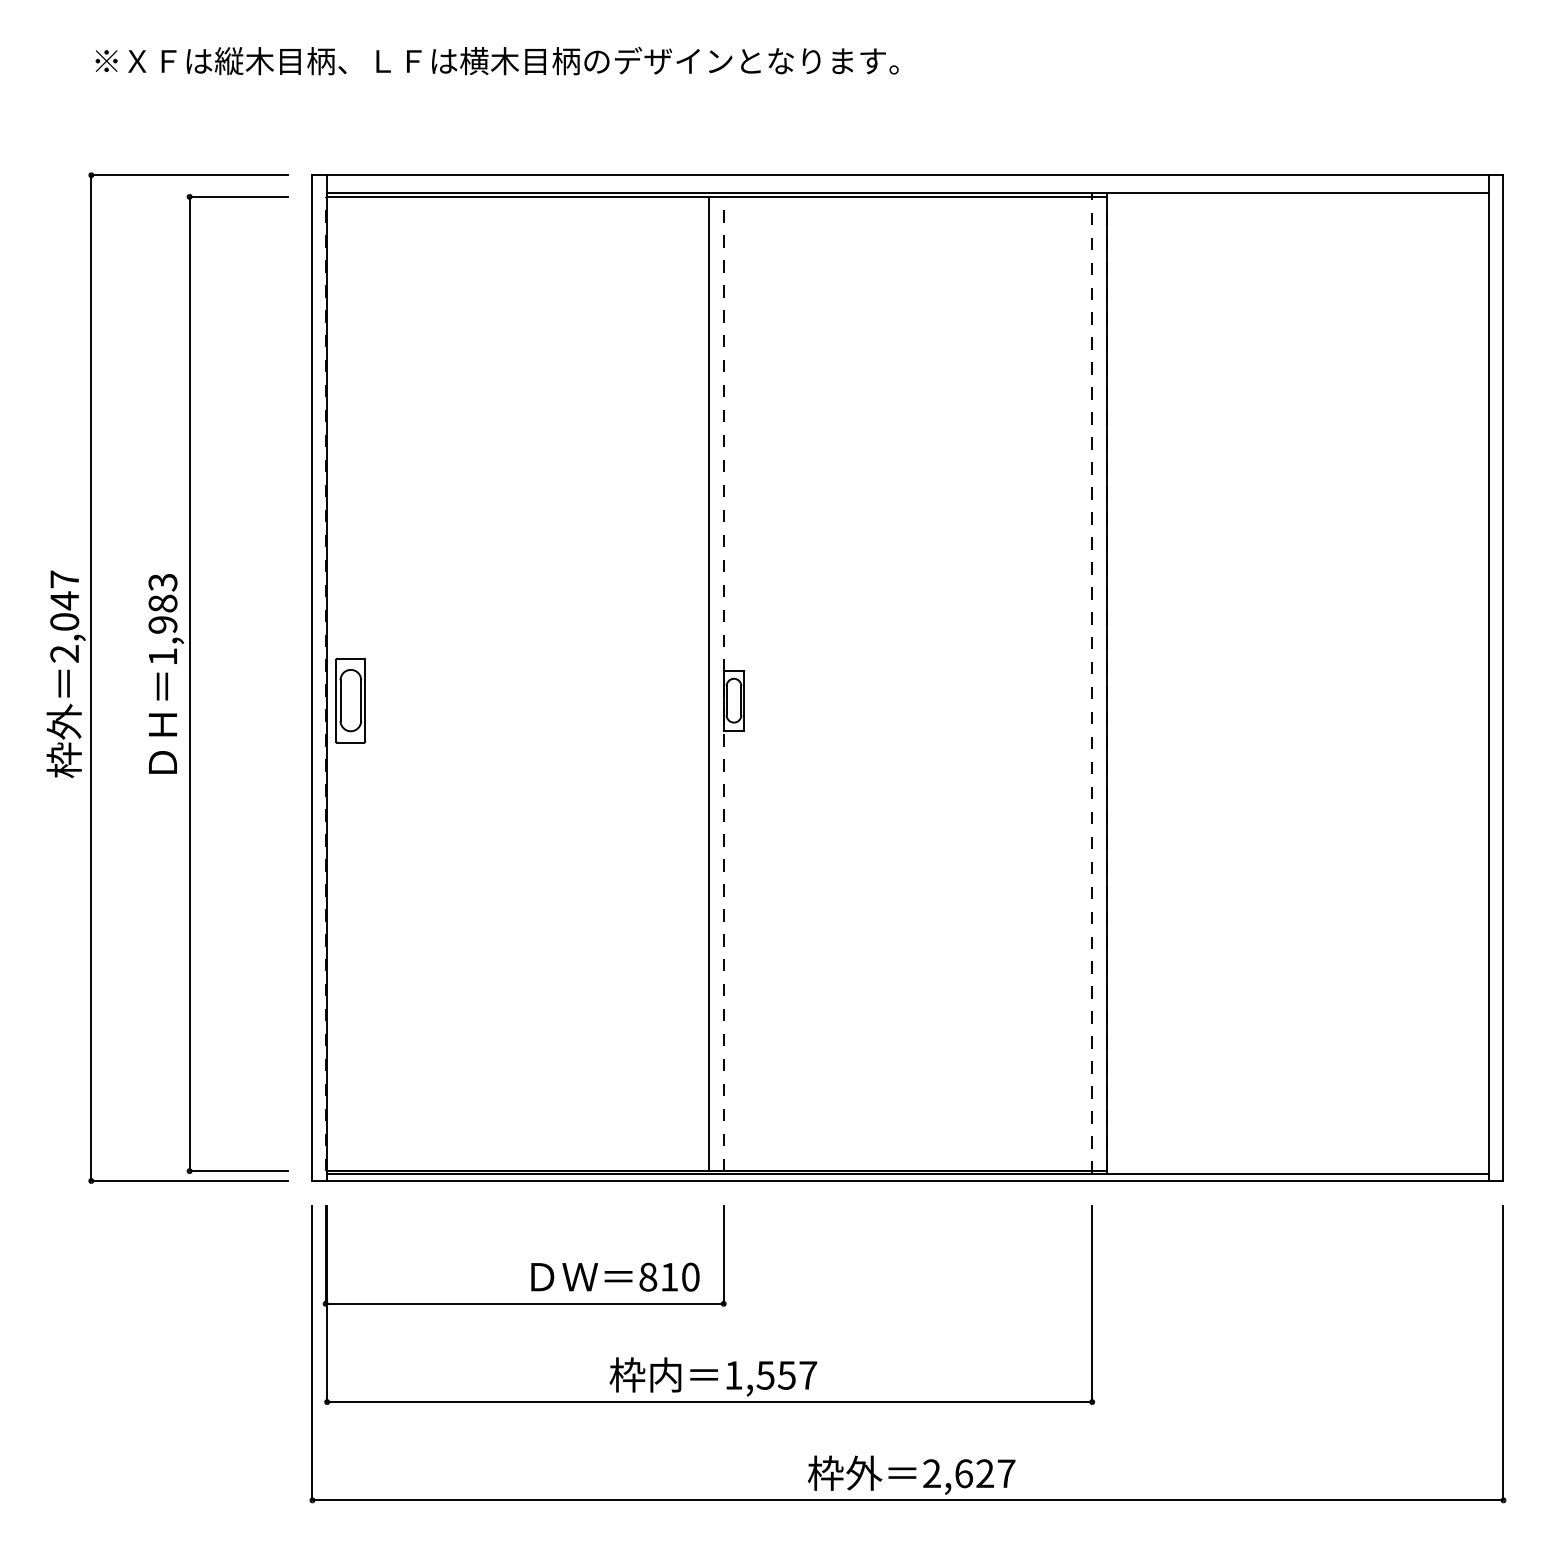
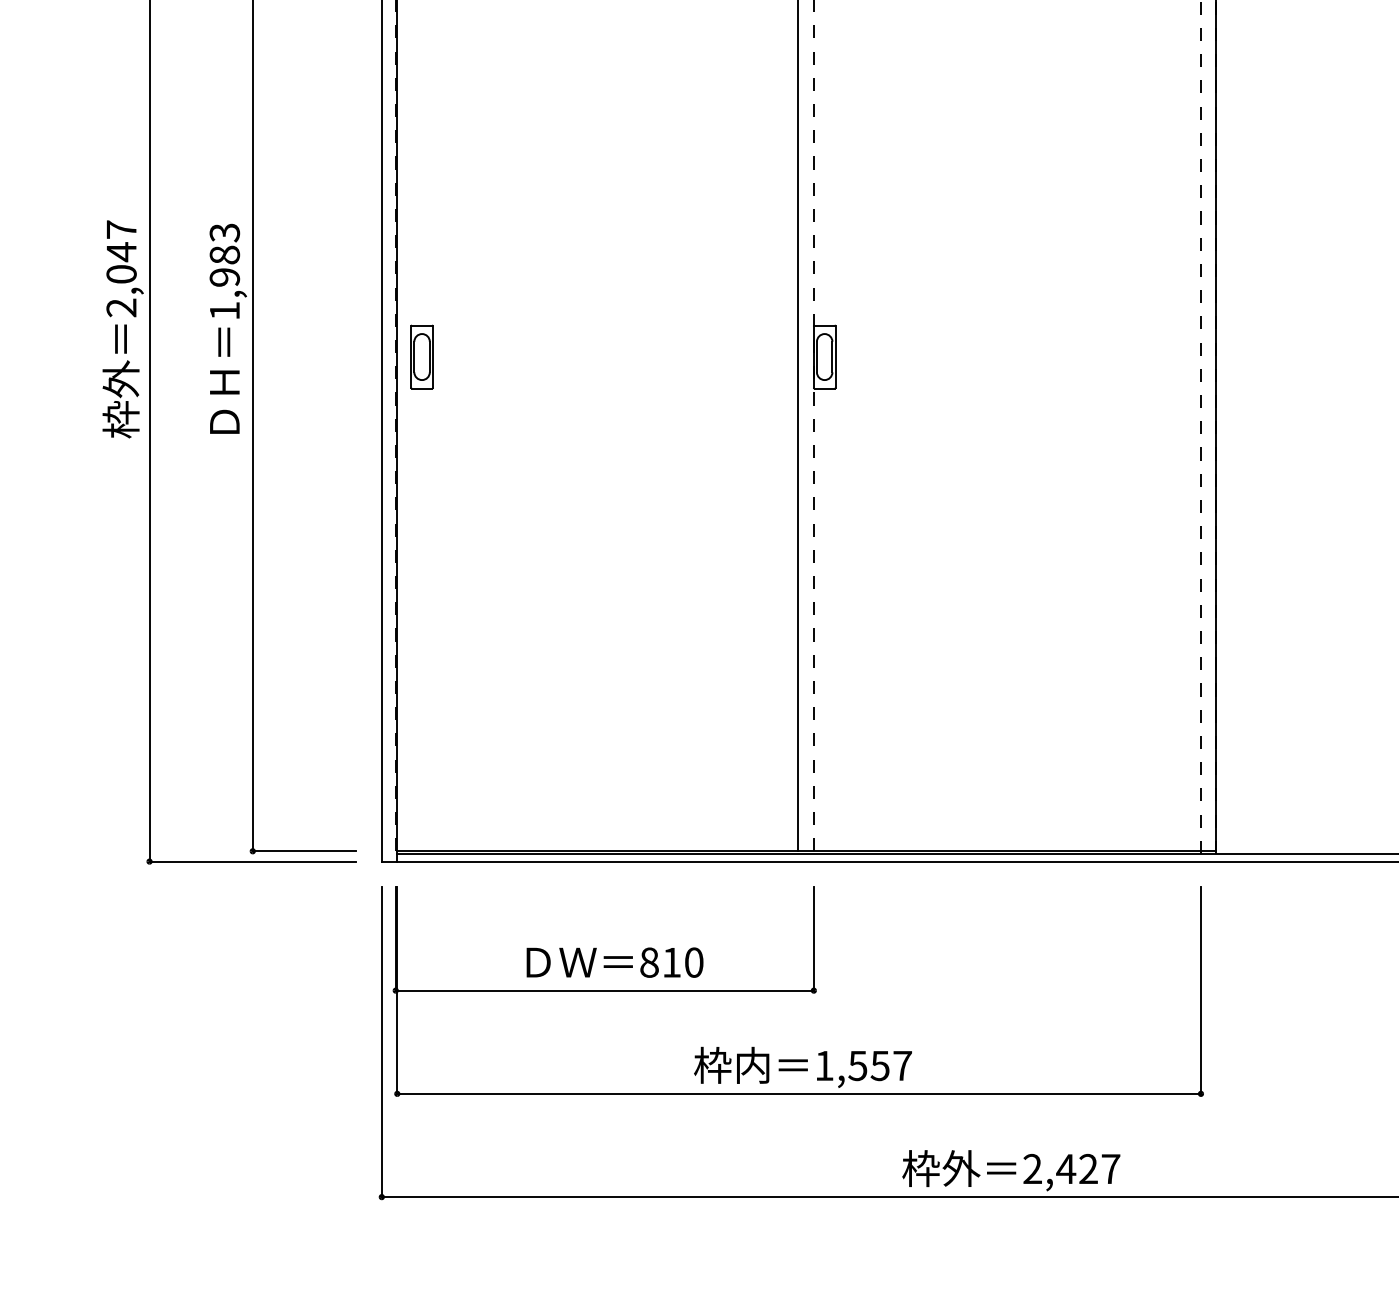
part: (350, 700) -> (421, 356), size x0.71
text: (615, 1276) -> (615, 961), moved
text: (963, 1473) -> (1065, 1168), 2,627 -> 2,427

